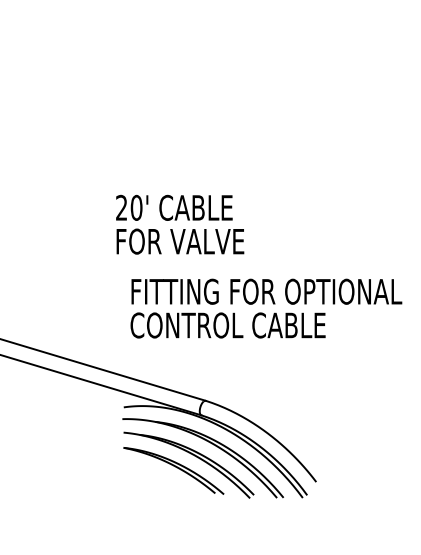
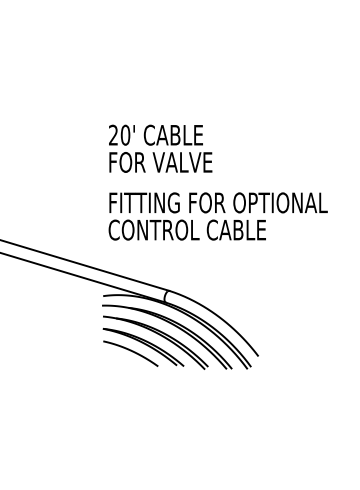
text: (179, 224) -> (160, 148), moved
curve: (157, 475) -> (130, 351), added

